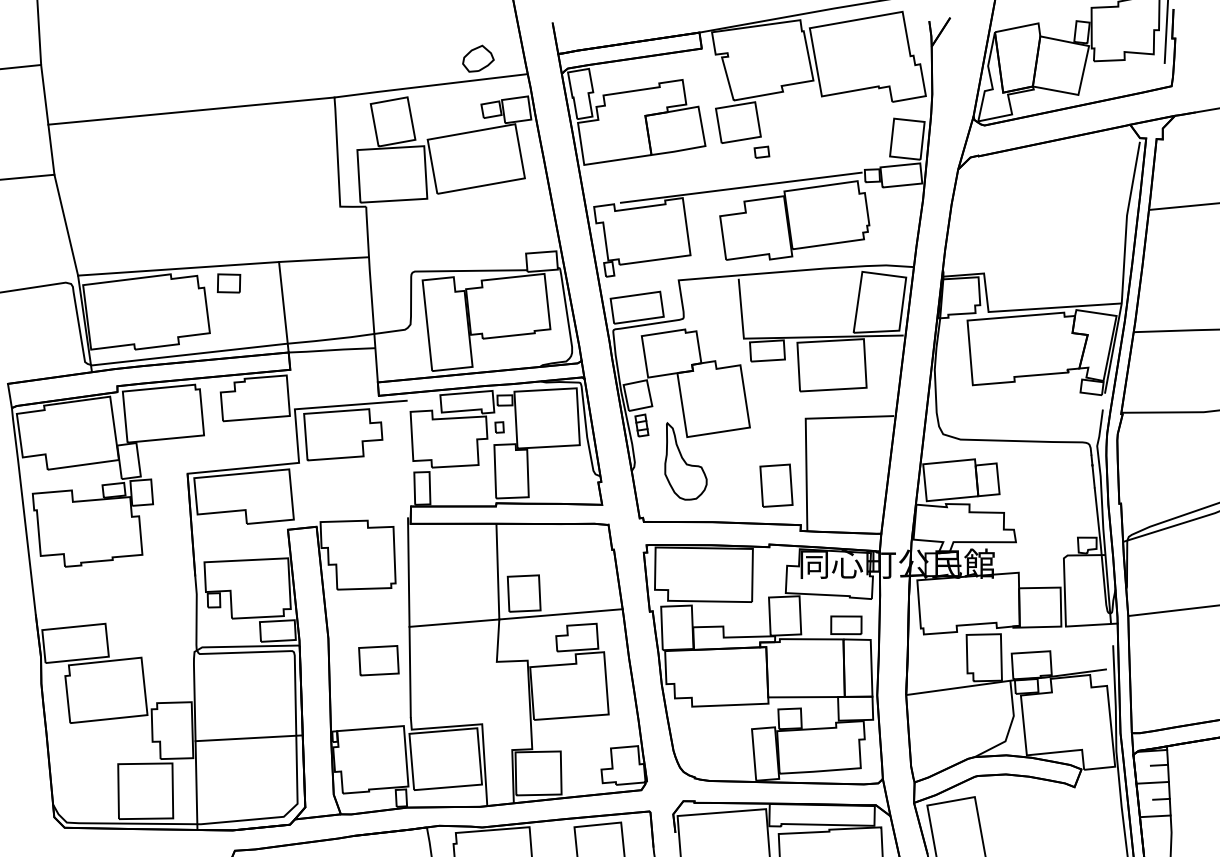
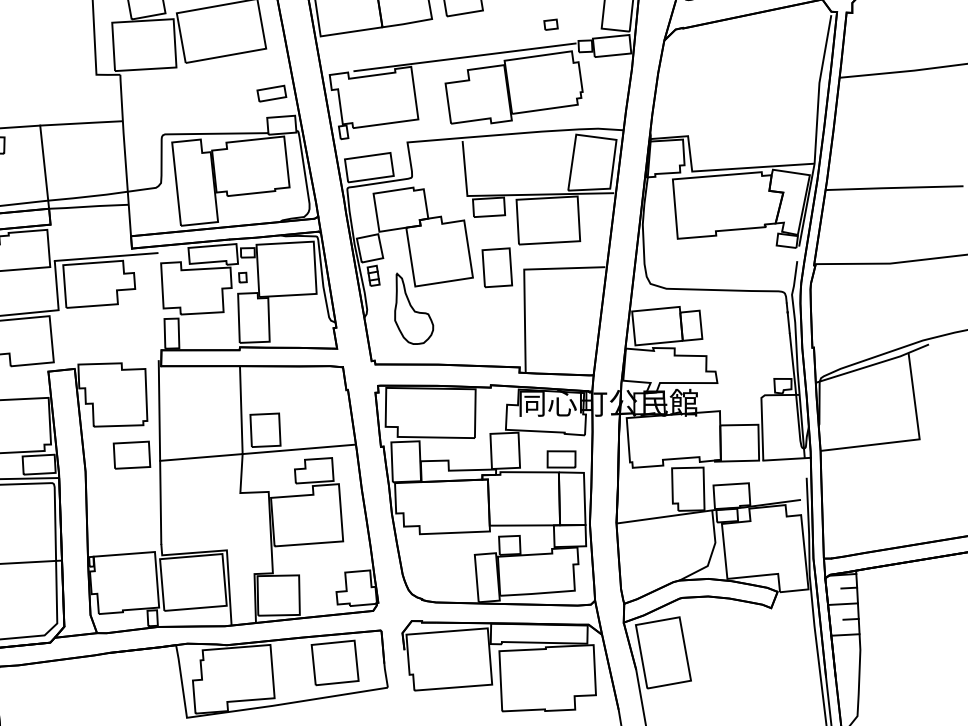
part: (761, 151) -> (550, 24), moved
part: (530, 226) -> (271, 92), added
part: (776, 485) -> (497, 267), moved
part: (378, 660) -> (131, 455), moved

